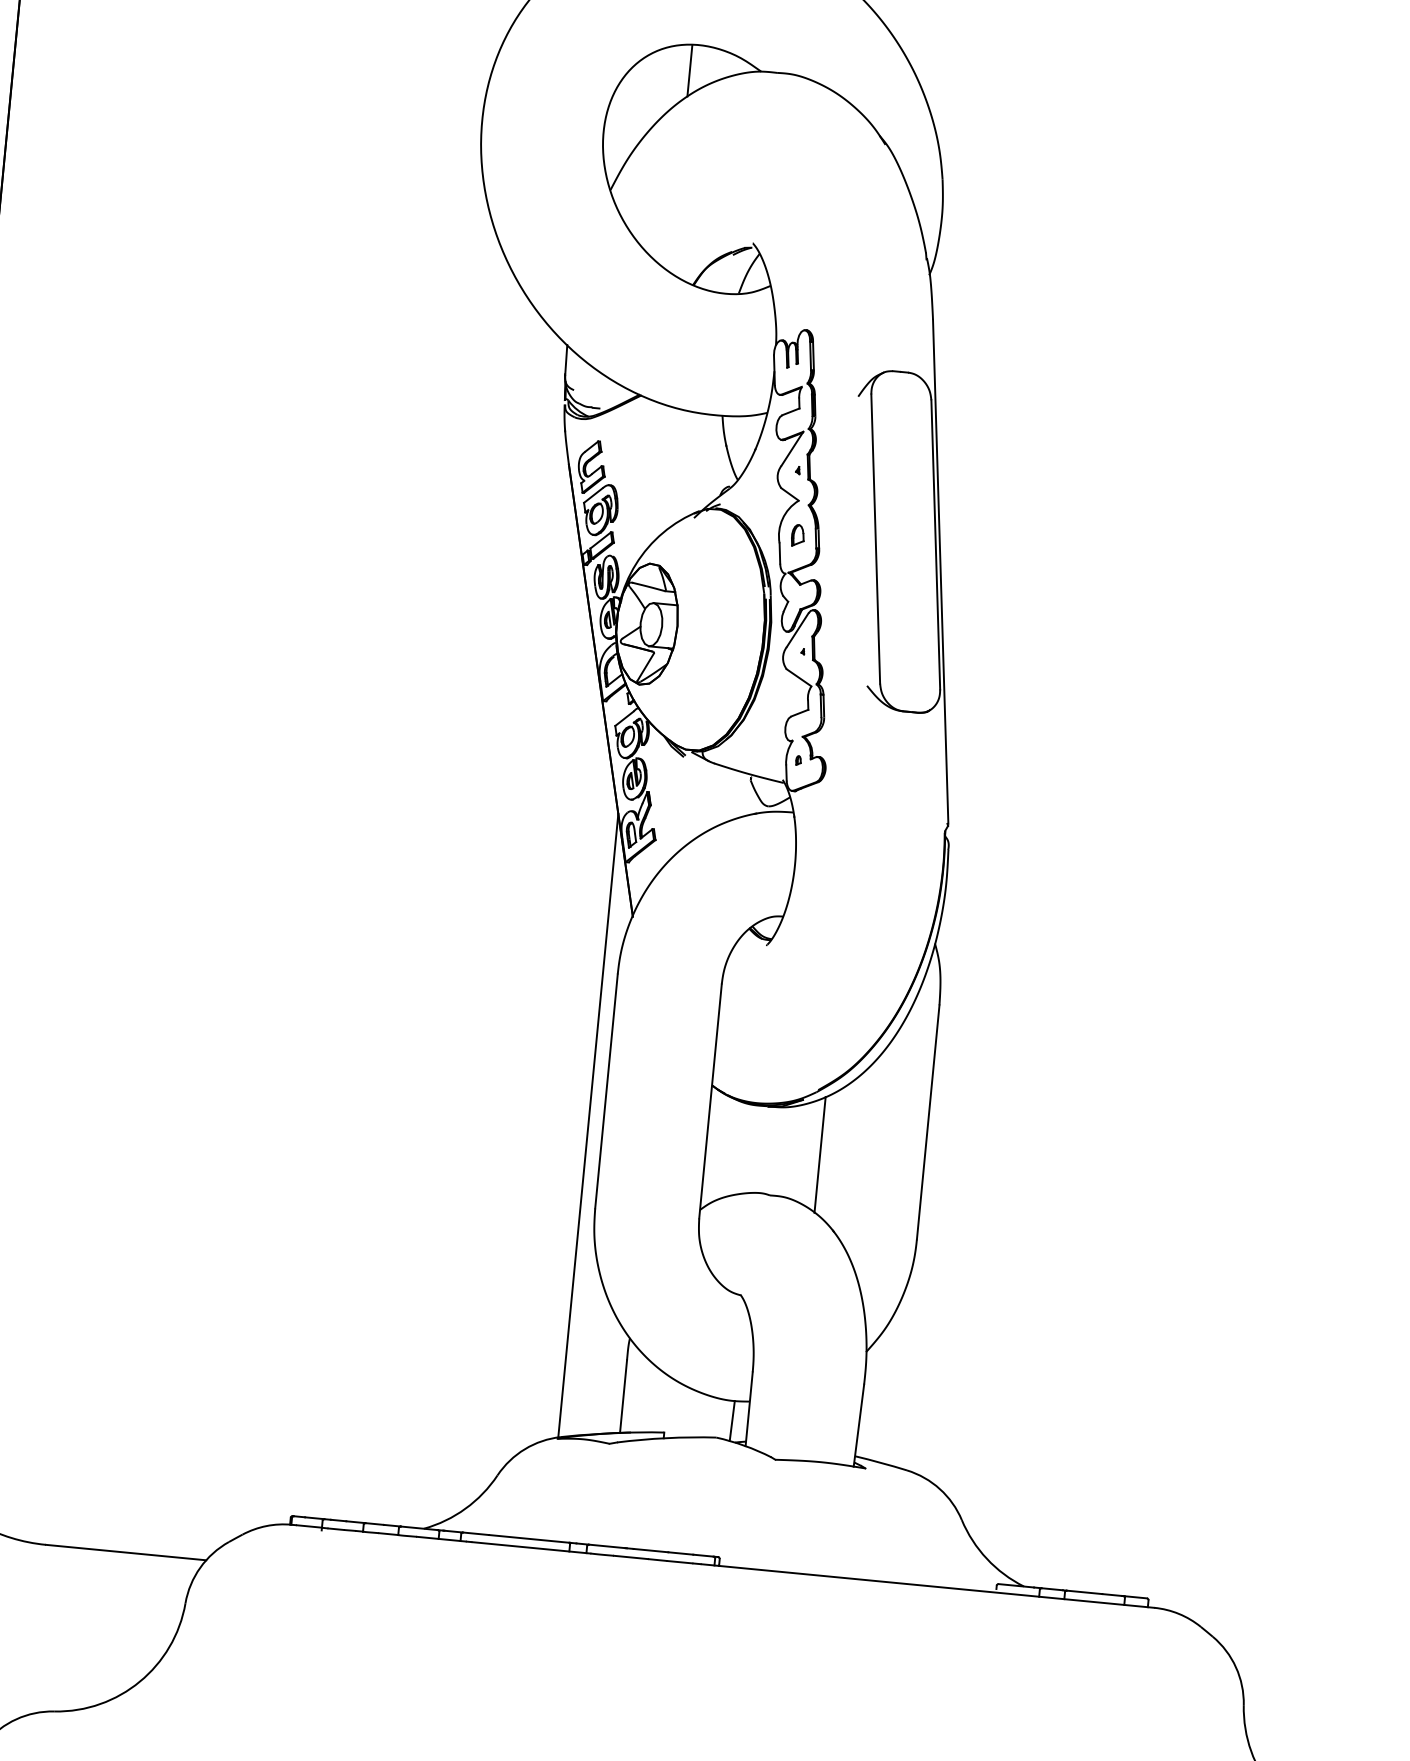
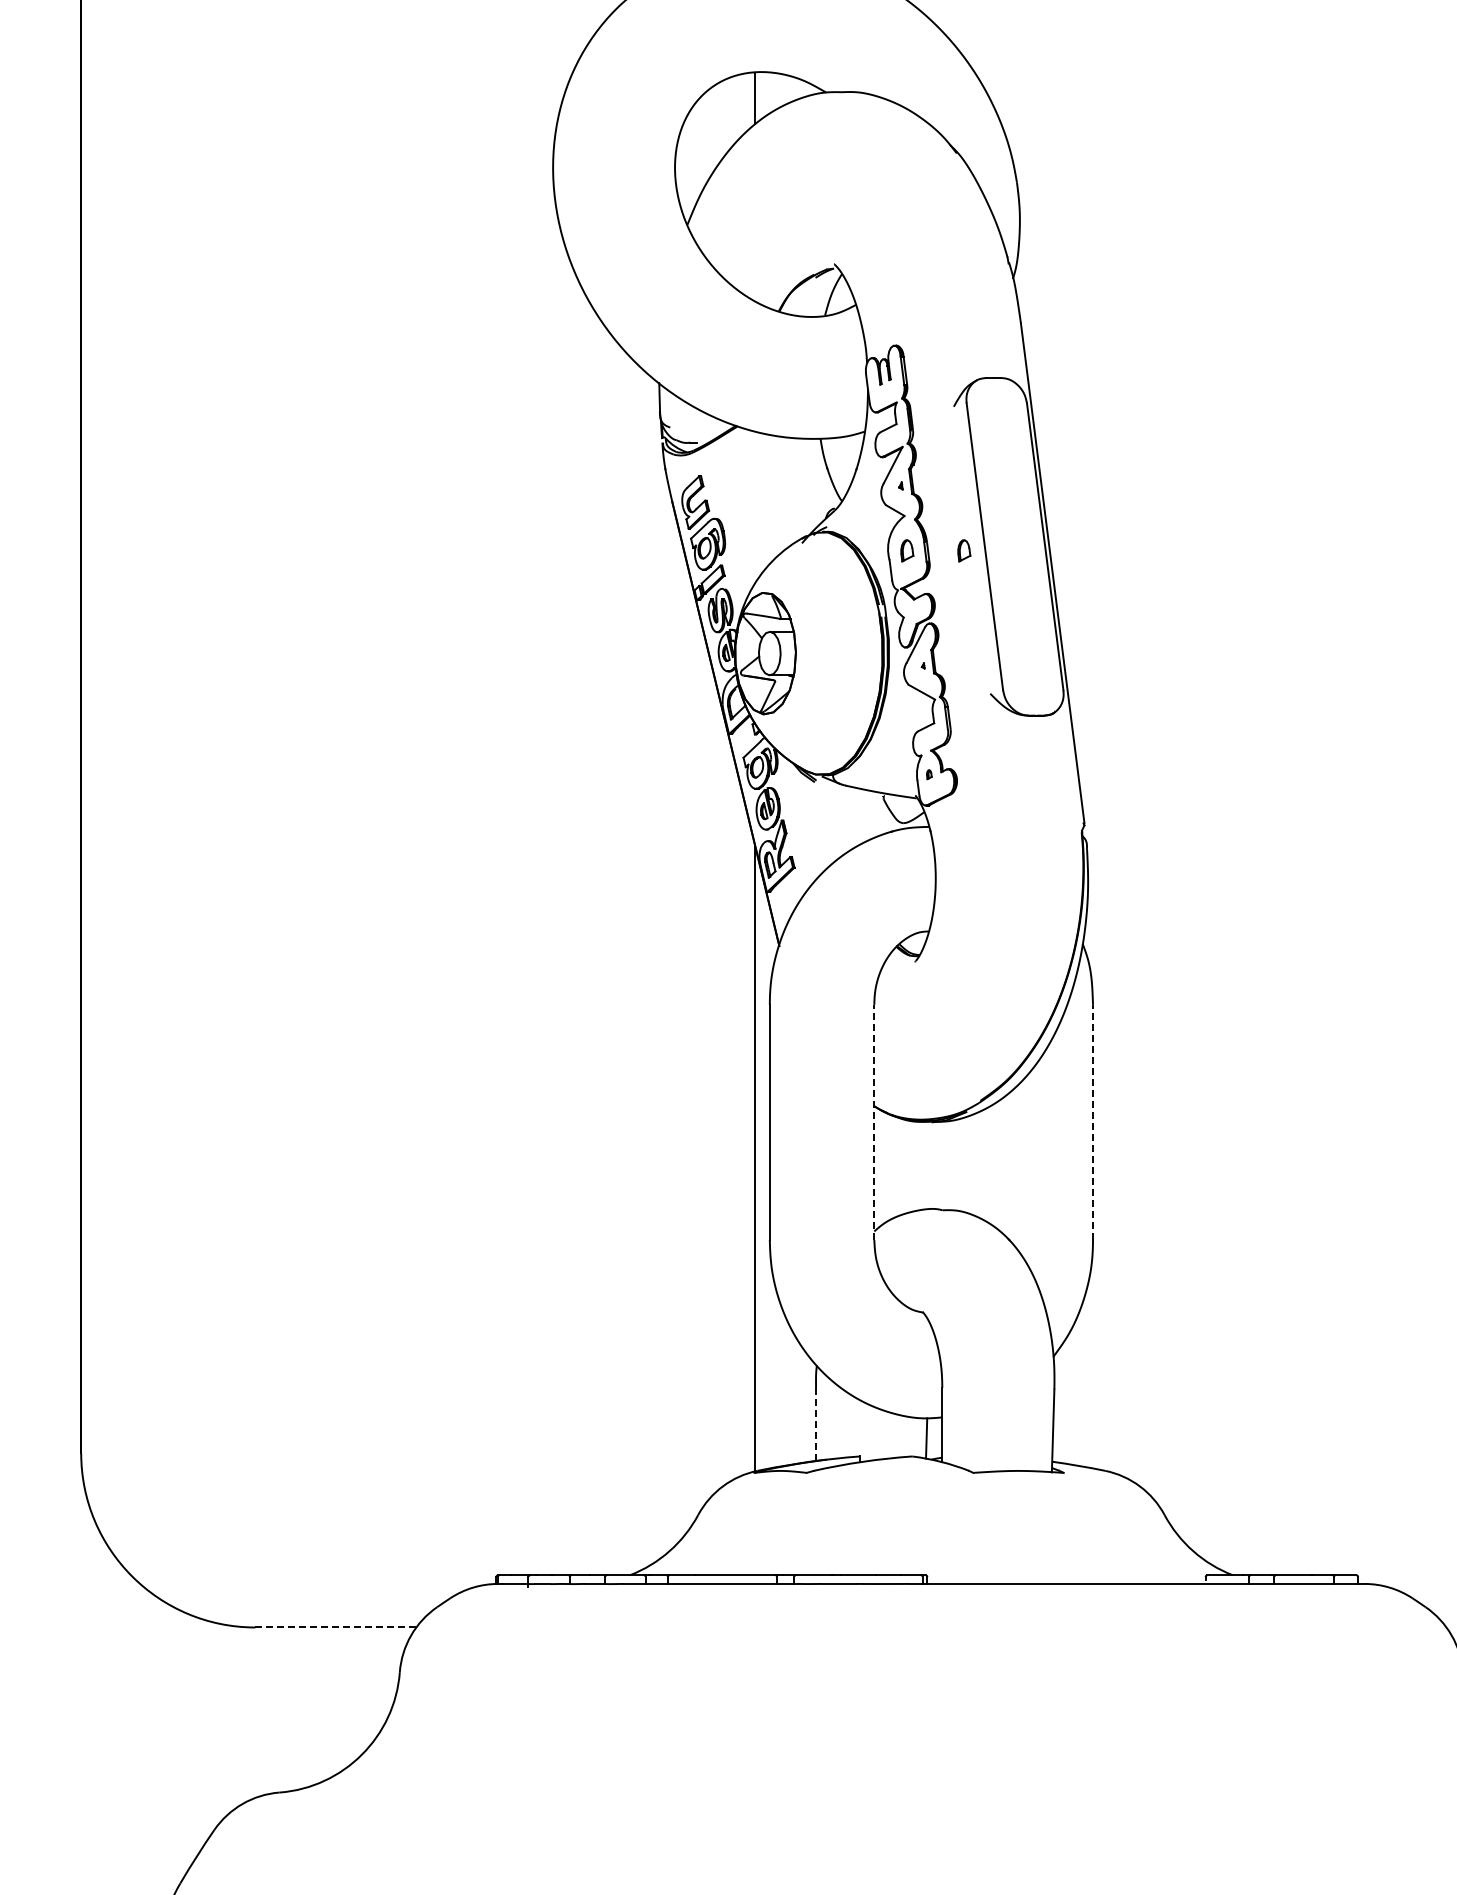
part: (855, 540) -> (964, 550), added
line: (710, 1101) -> (874, 1122), solid -> dashed
line: (928, 1122) -> (1093, 1122), solid -> dashed
line: (820, 1155) -> (988, 1165), removed
line: (623, 1397) -> (816, 1425), solid -> dashed
line: (125, 1552) -> (335, 1627), solid -> dashed

